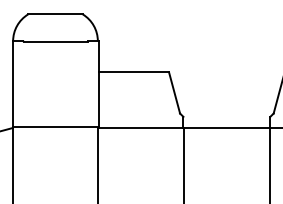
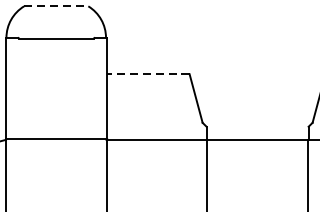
line: (55, 14) -> (56, 6), solid -> dashed
line: (133, 72) -> (147, 74), solid -> dashed

